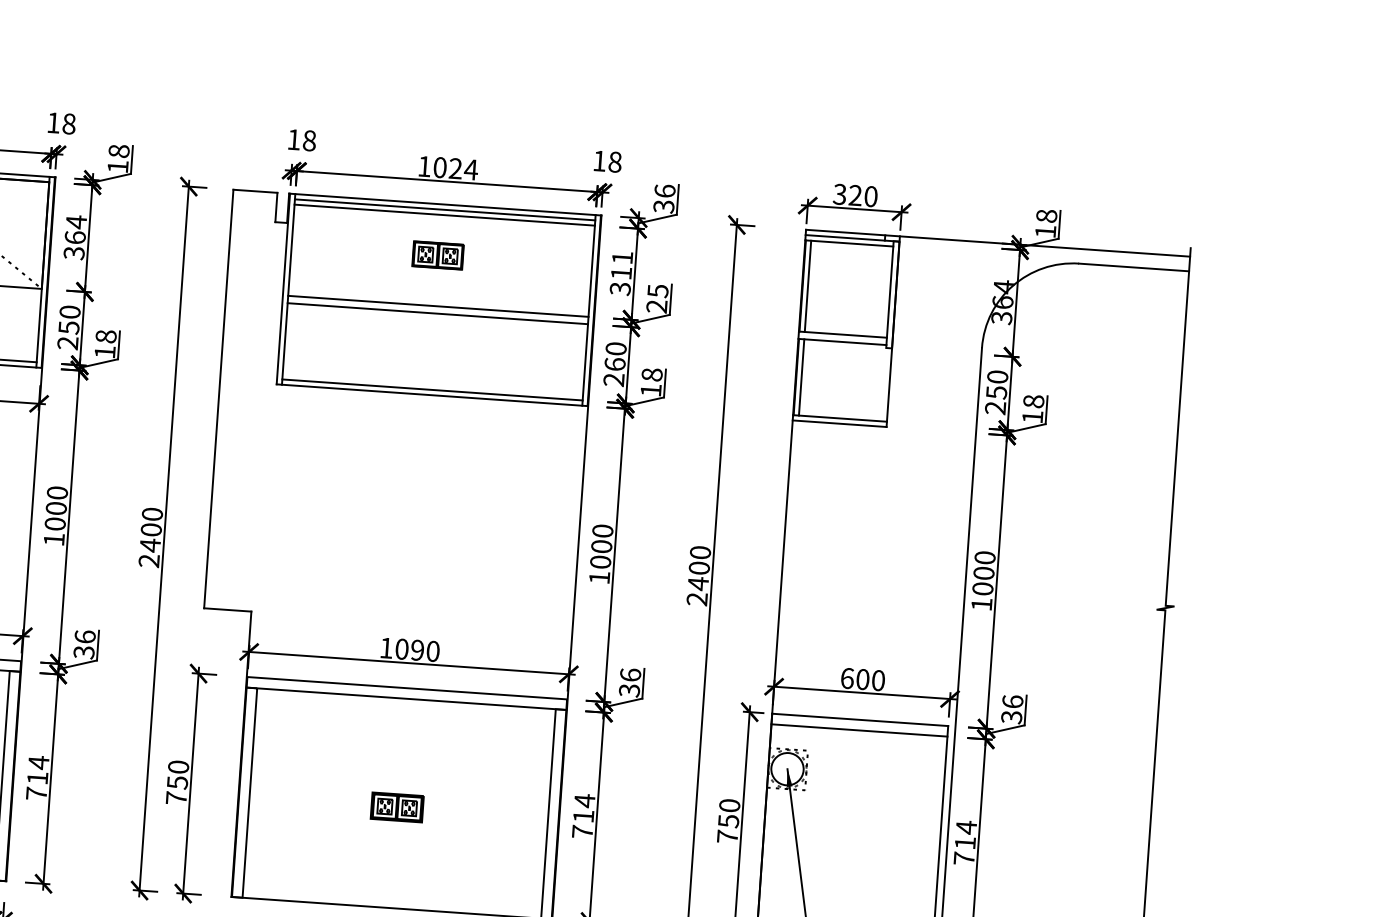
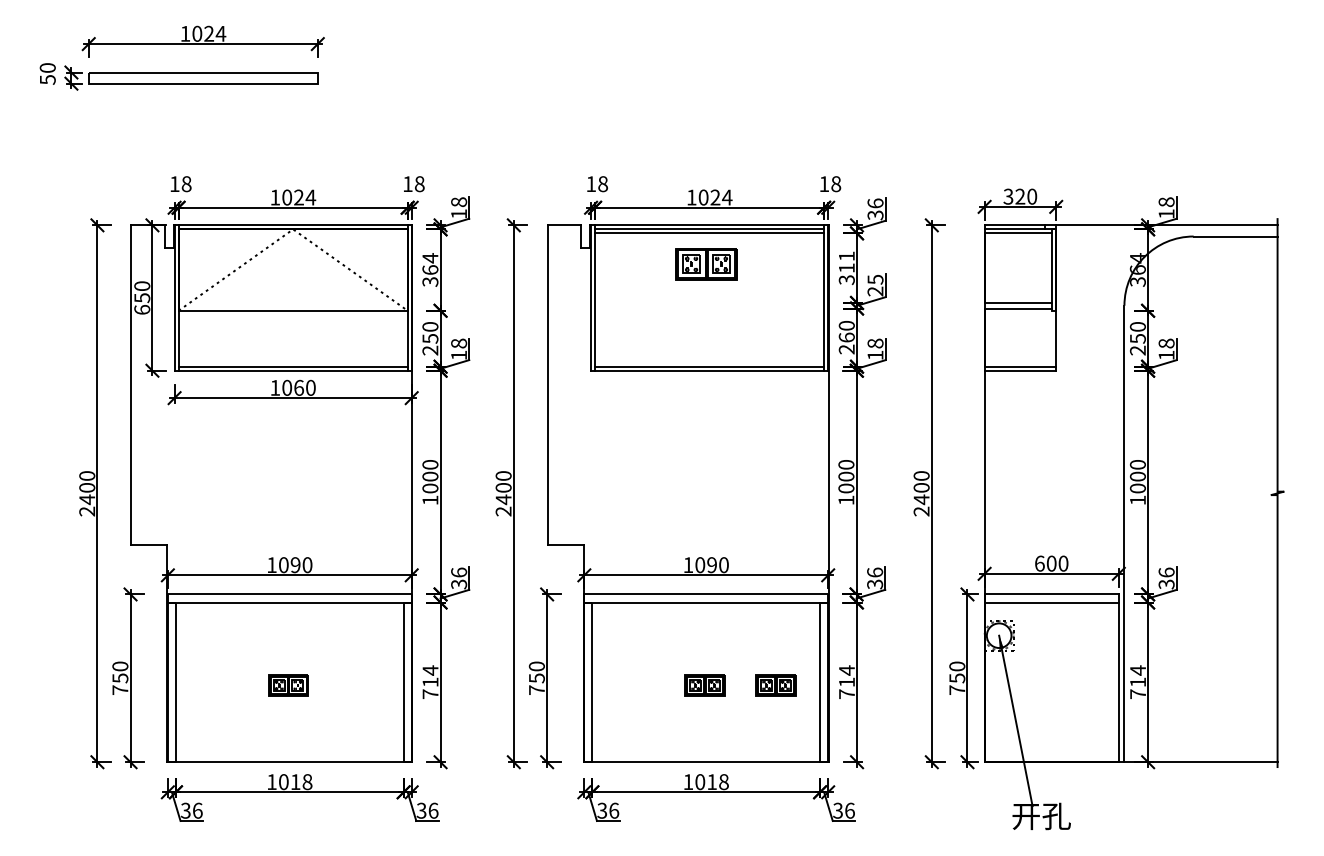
part: (437, 255) -> (706, 264), size x1.6
line: (808, 285) -> (989, 267), removed
line: (438, 305) -> (709, 302), removed
line: (437, 313) -> (709, 308), removed
line: (802, 377) -> (989, 337), removed
part: (489, 813) -> (775, 685), added

